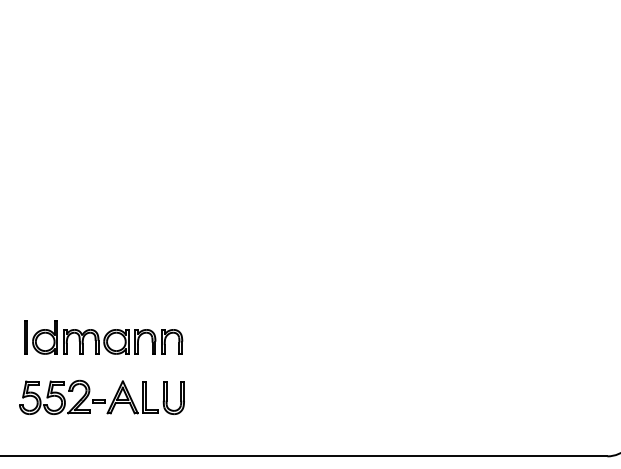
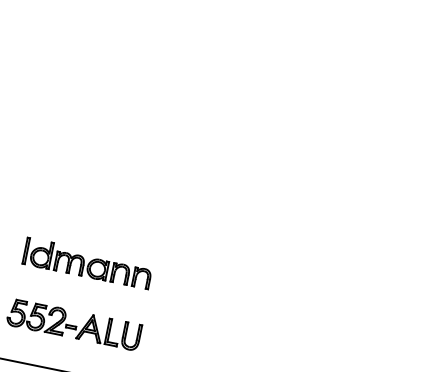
part: (103, 337) -> (87, 263), moved

